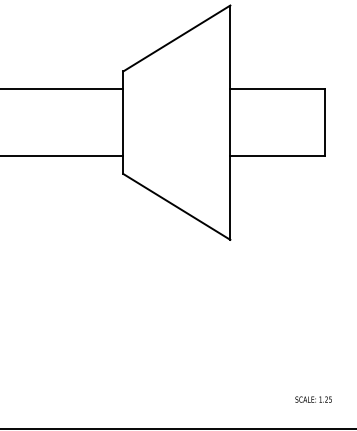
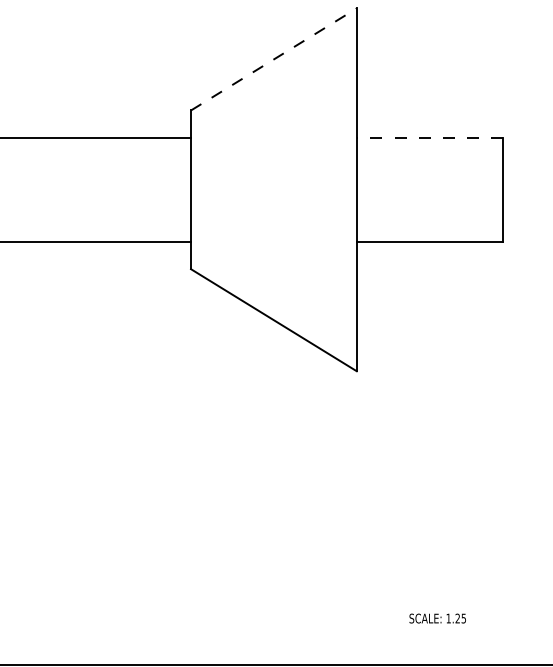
line: (176, 38) -> (273, 59), solid -> dashed
line: (277, 89) -> (429, 138), solid -> dashed
text: (313, 399) -> (437, 618), moved

